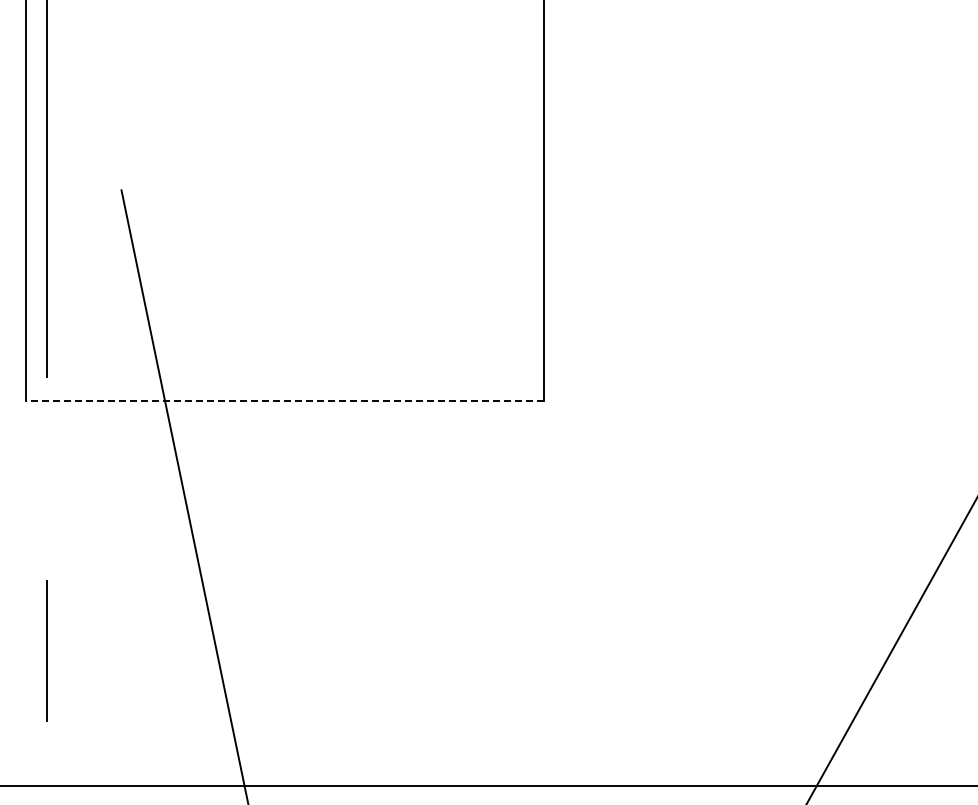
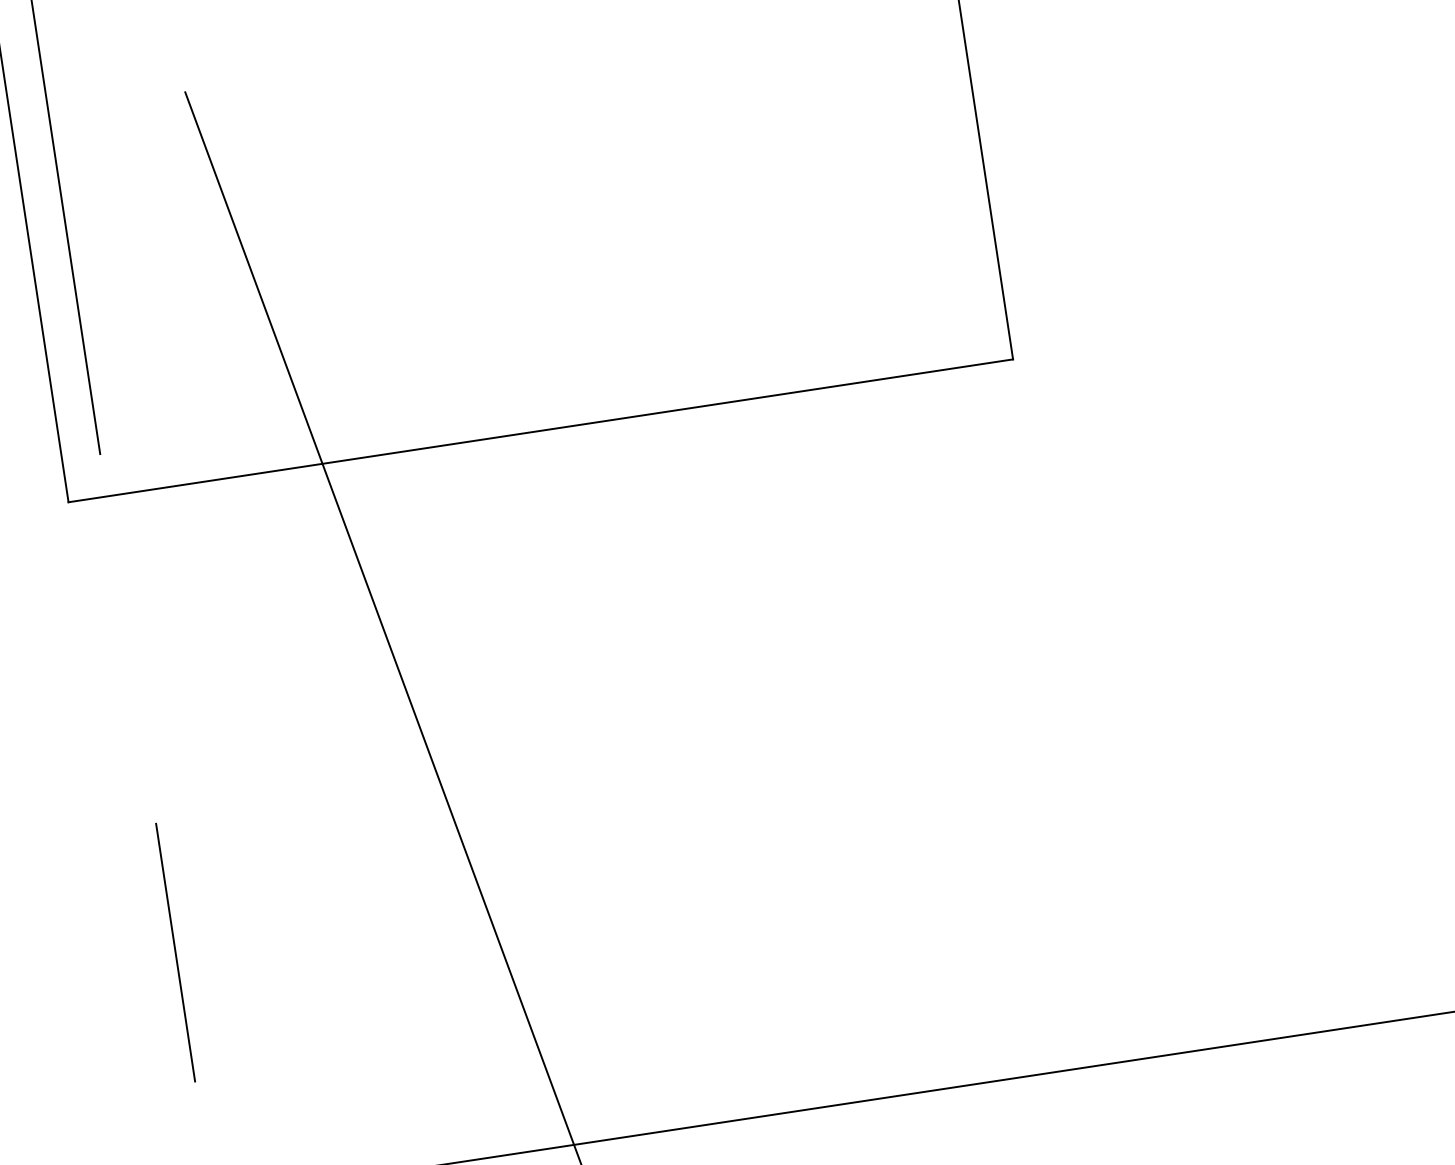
line: (284, 400) -> (540, 430), dashed -> solid

